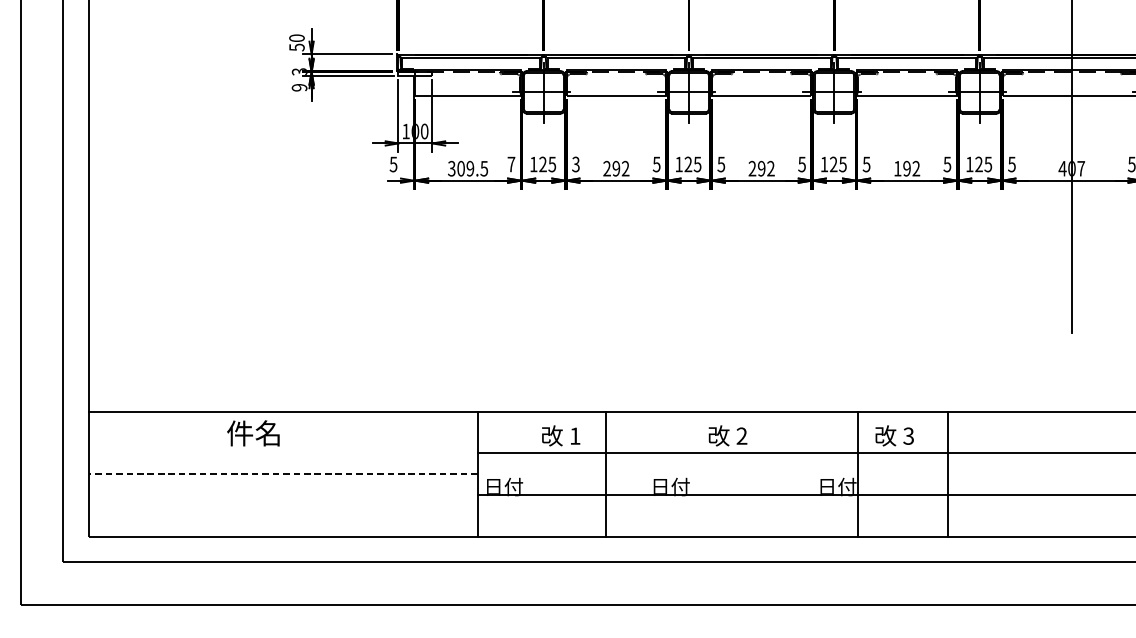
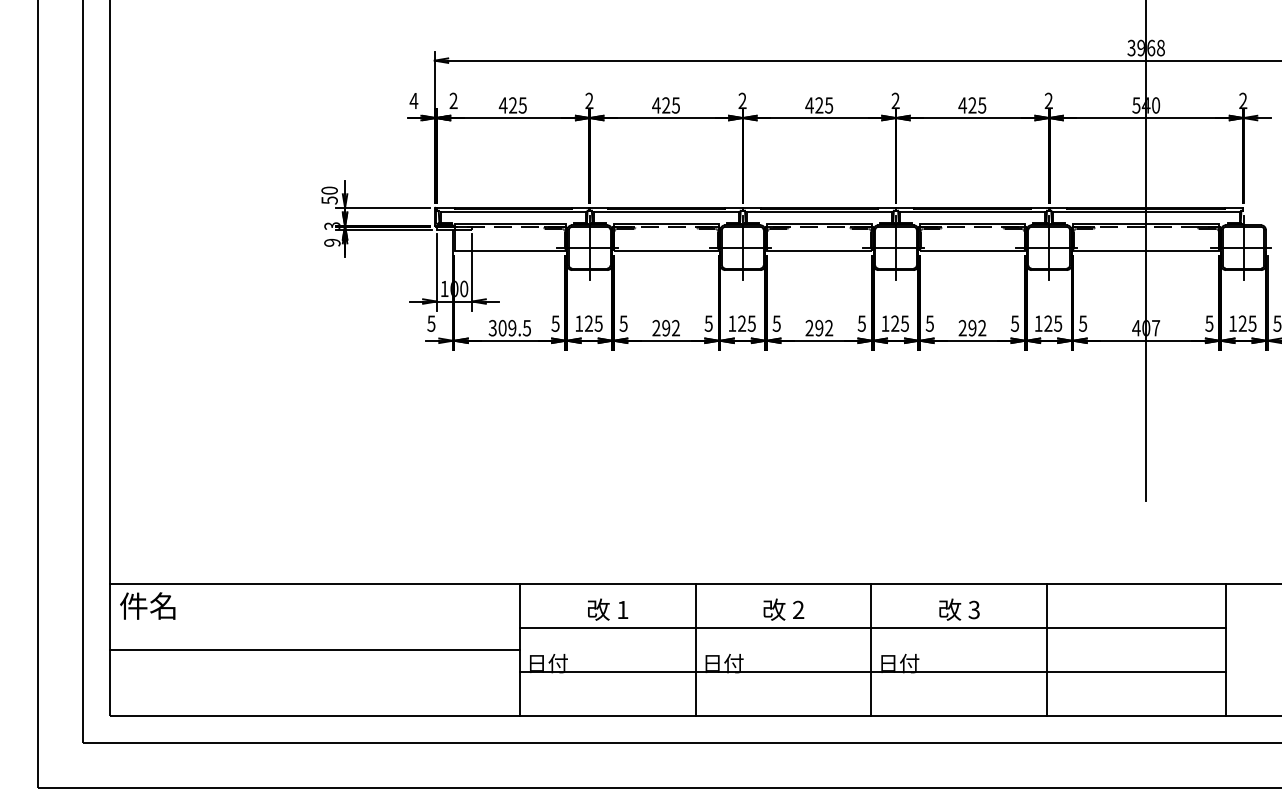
text: (511, 164) -> (555, 323), 7 -> 5
text: (575, 164) -> (623, 323), 3 -> 5
text: (897, 168) -> (962, 327), 192 -> 292
text: (253, 432) -> (147, 605), moved
line: (283, 474) -> (315, 650), dashed -> solid
line: (606, 474) -> (695, 650), moved
line: (857, 474) -> (871, 650), moved
line: (948, 474) -> (1047, 650), moved

